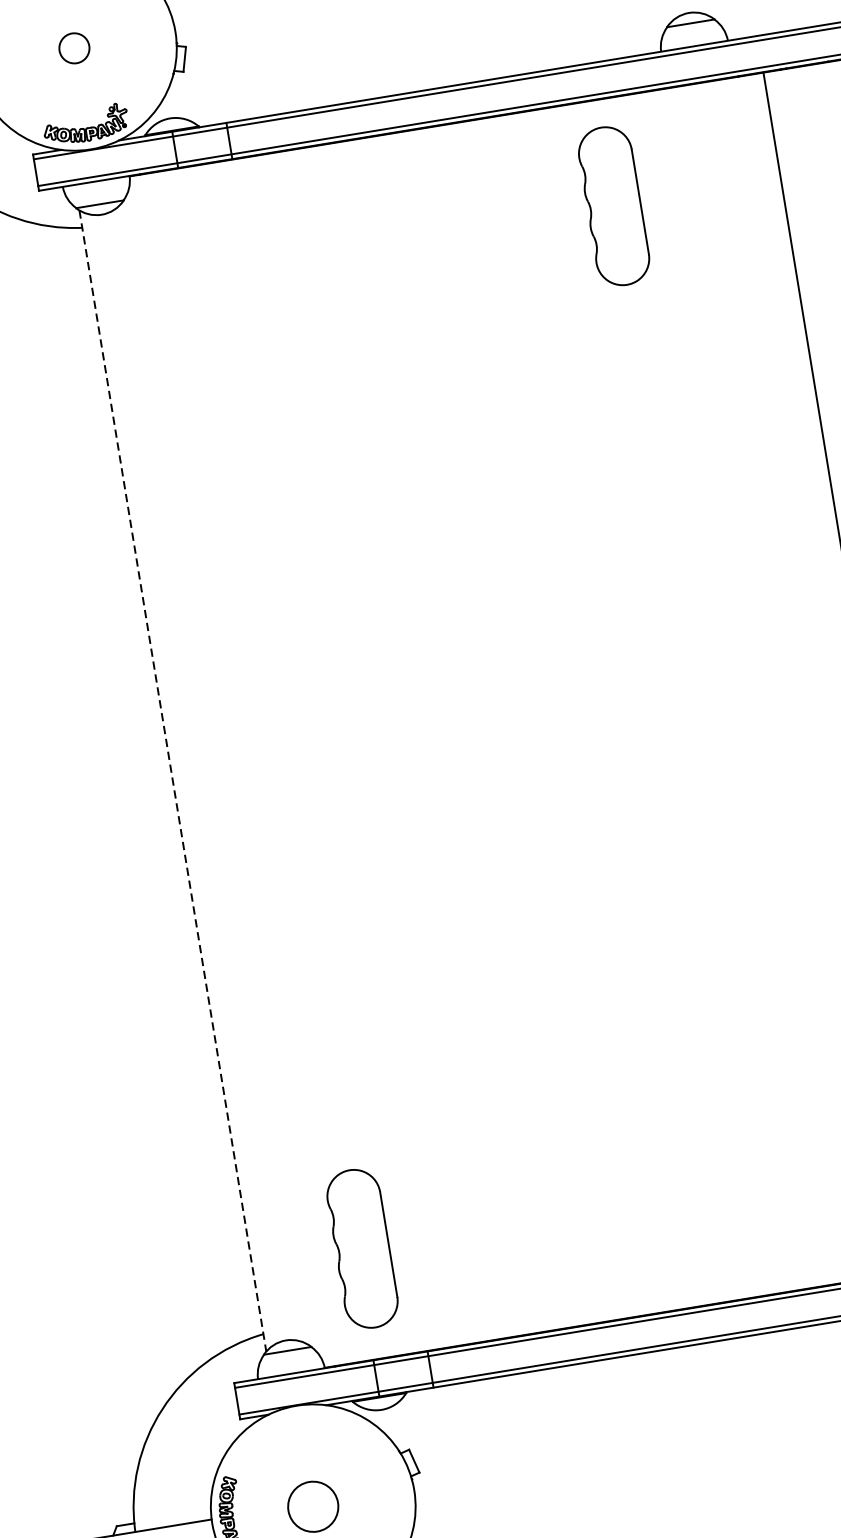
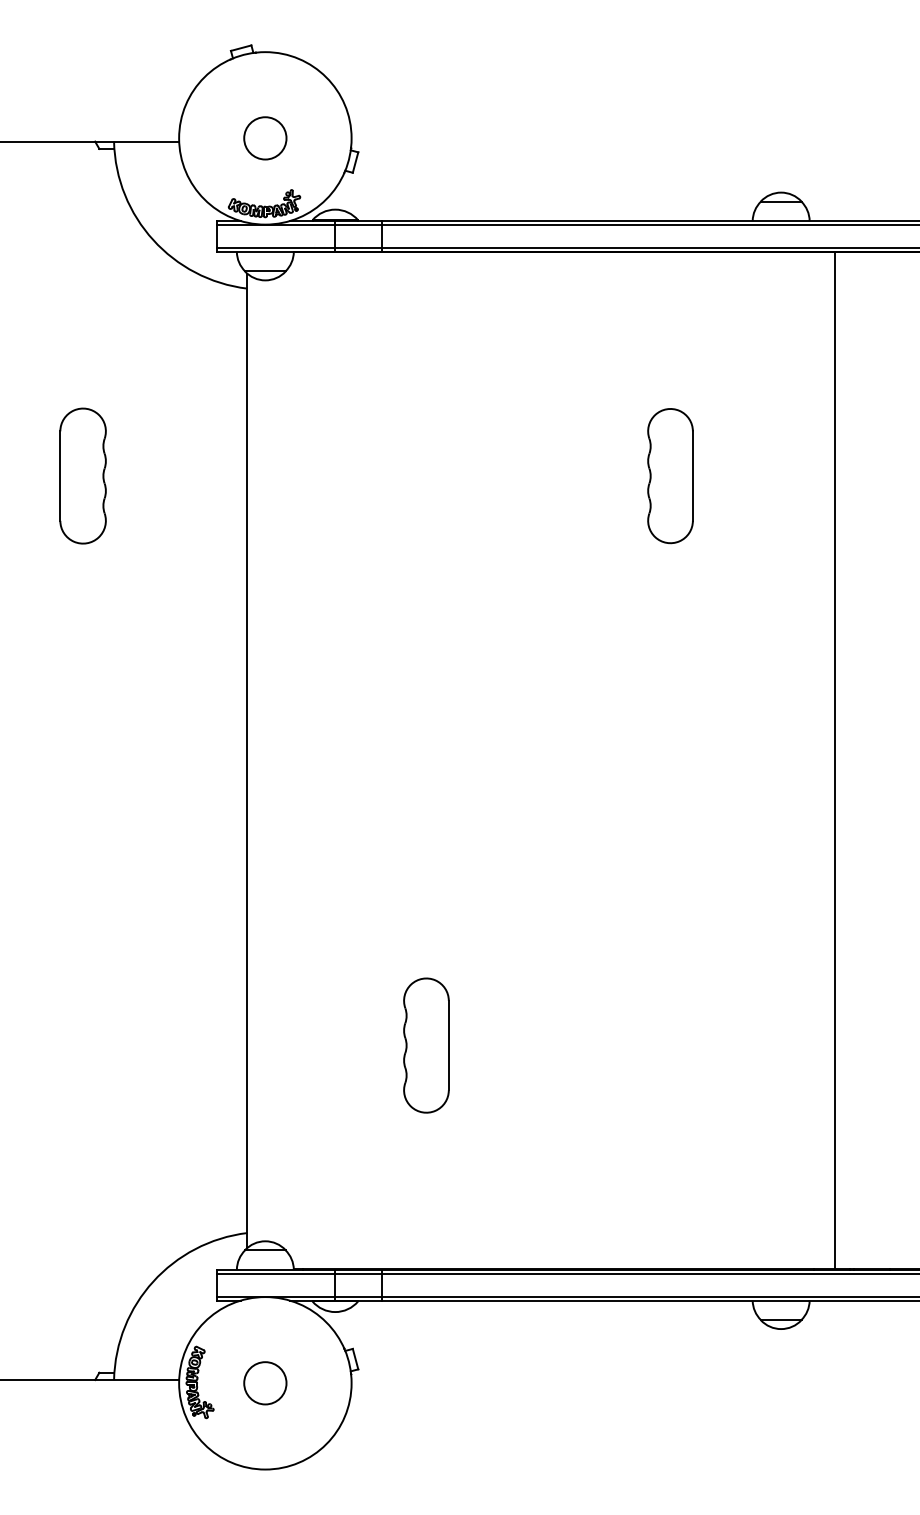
circle: (74, 48) -> (265, 138), size x1.67
part: (614, 206) -> (670, 476), moved
line: (173, 781) -> (247, 761), dashed -> solid
part: (362, 1248) -> (426, 1045), moved

